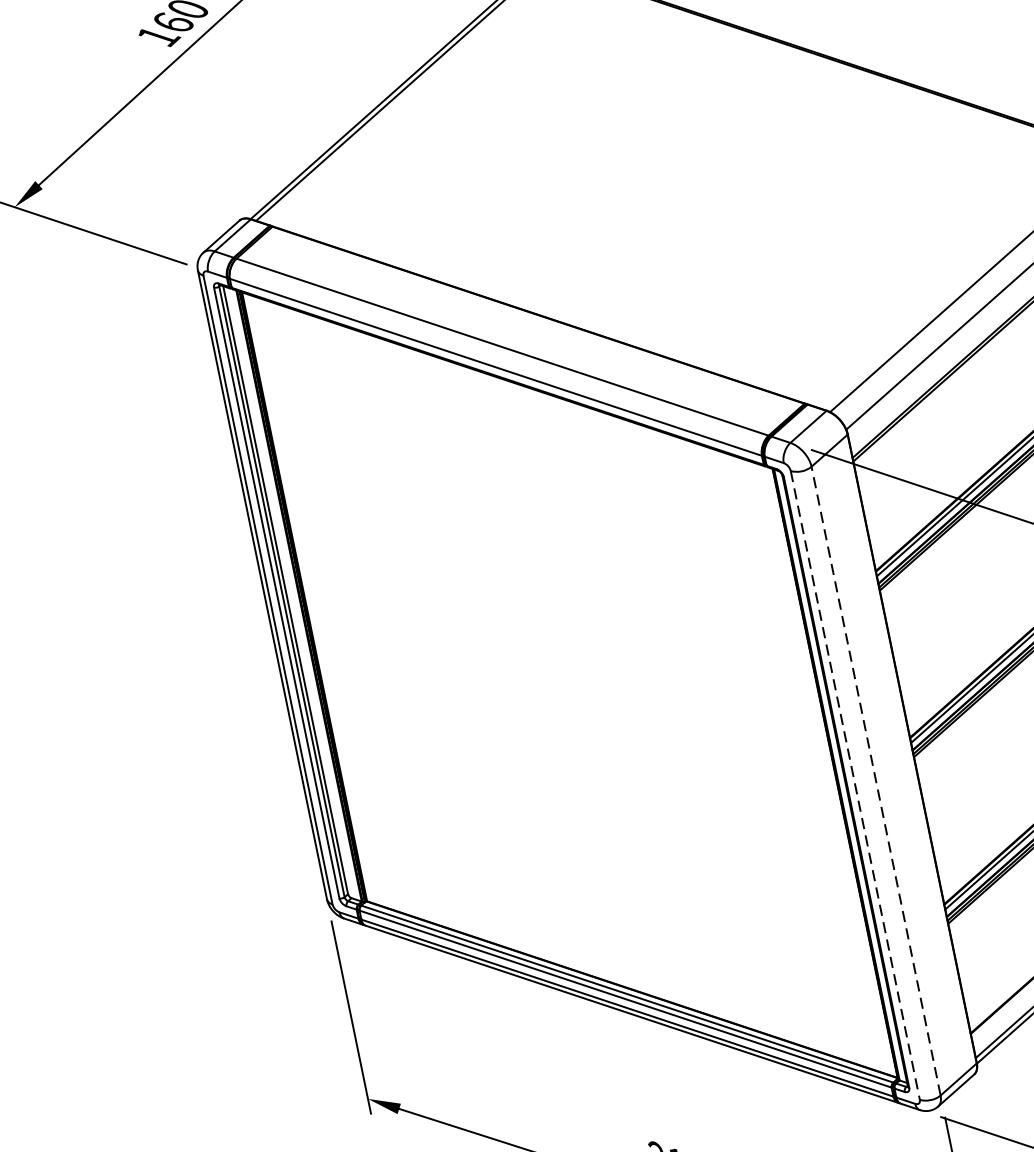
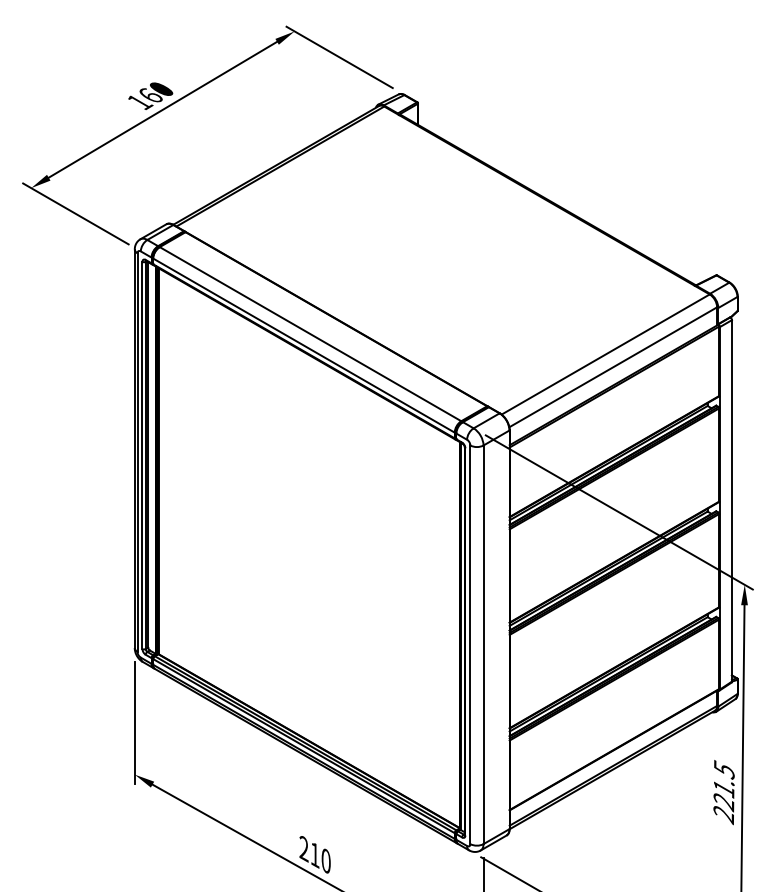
line: (875, 780) -> (483, 644), dashed -> solid
line: (855, 786) -> (470, 645), dashed -> solid

